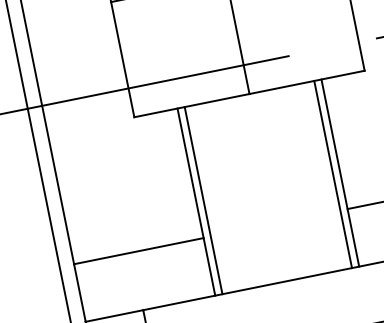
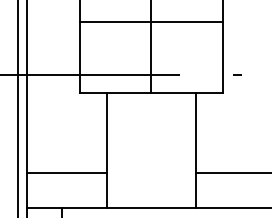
line: (333, 174) -> (191, 150), removed
line: (203, 200) -> (111, 150), removed

